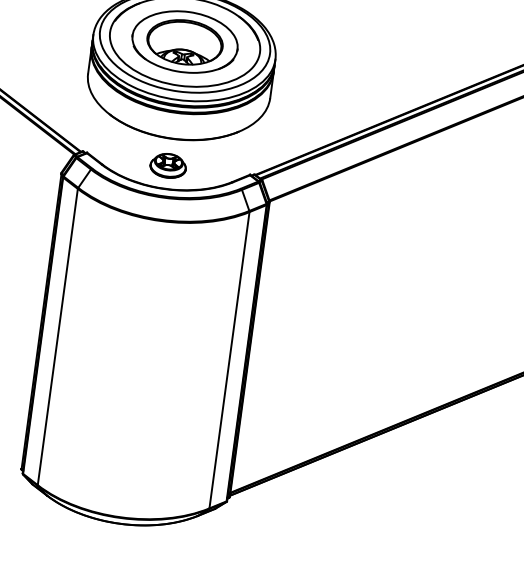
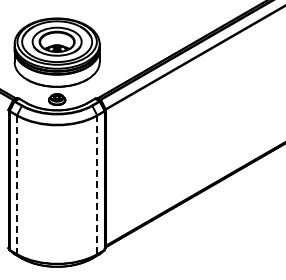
line: (58, 338) -> (17, 185), solid -> dashed
line: (230, 359) -> (97, 184), solid -> dashed

